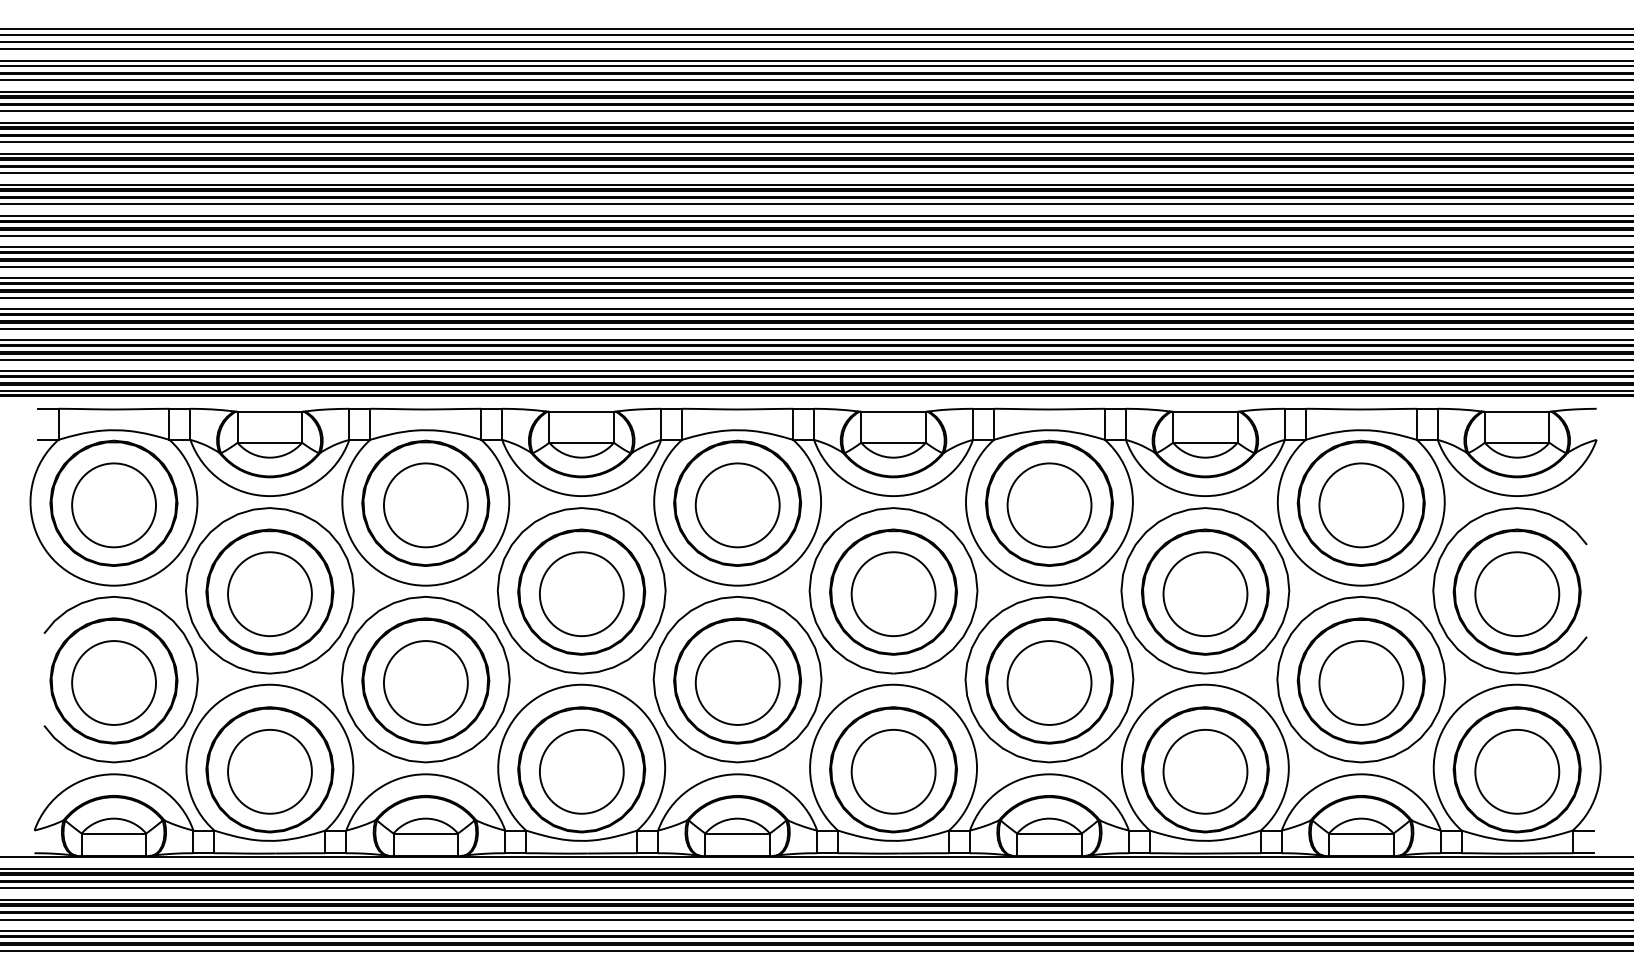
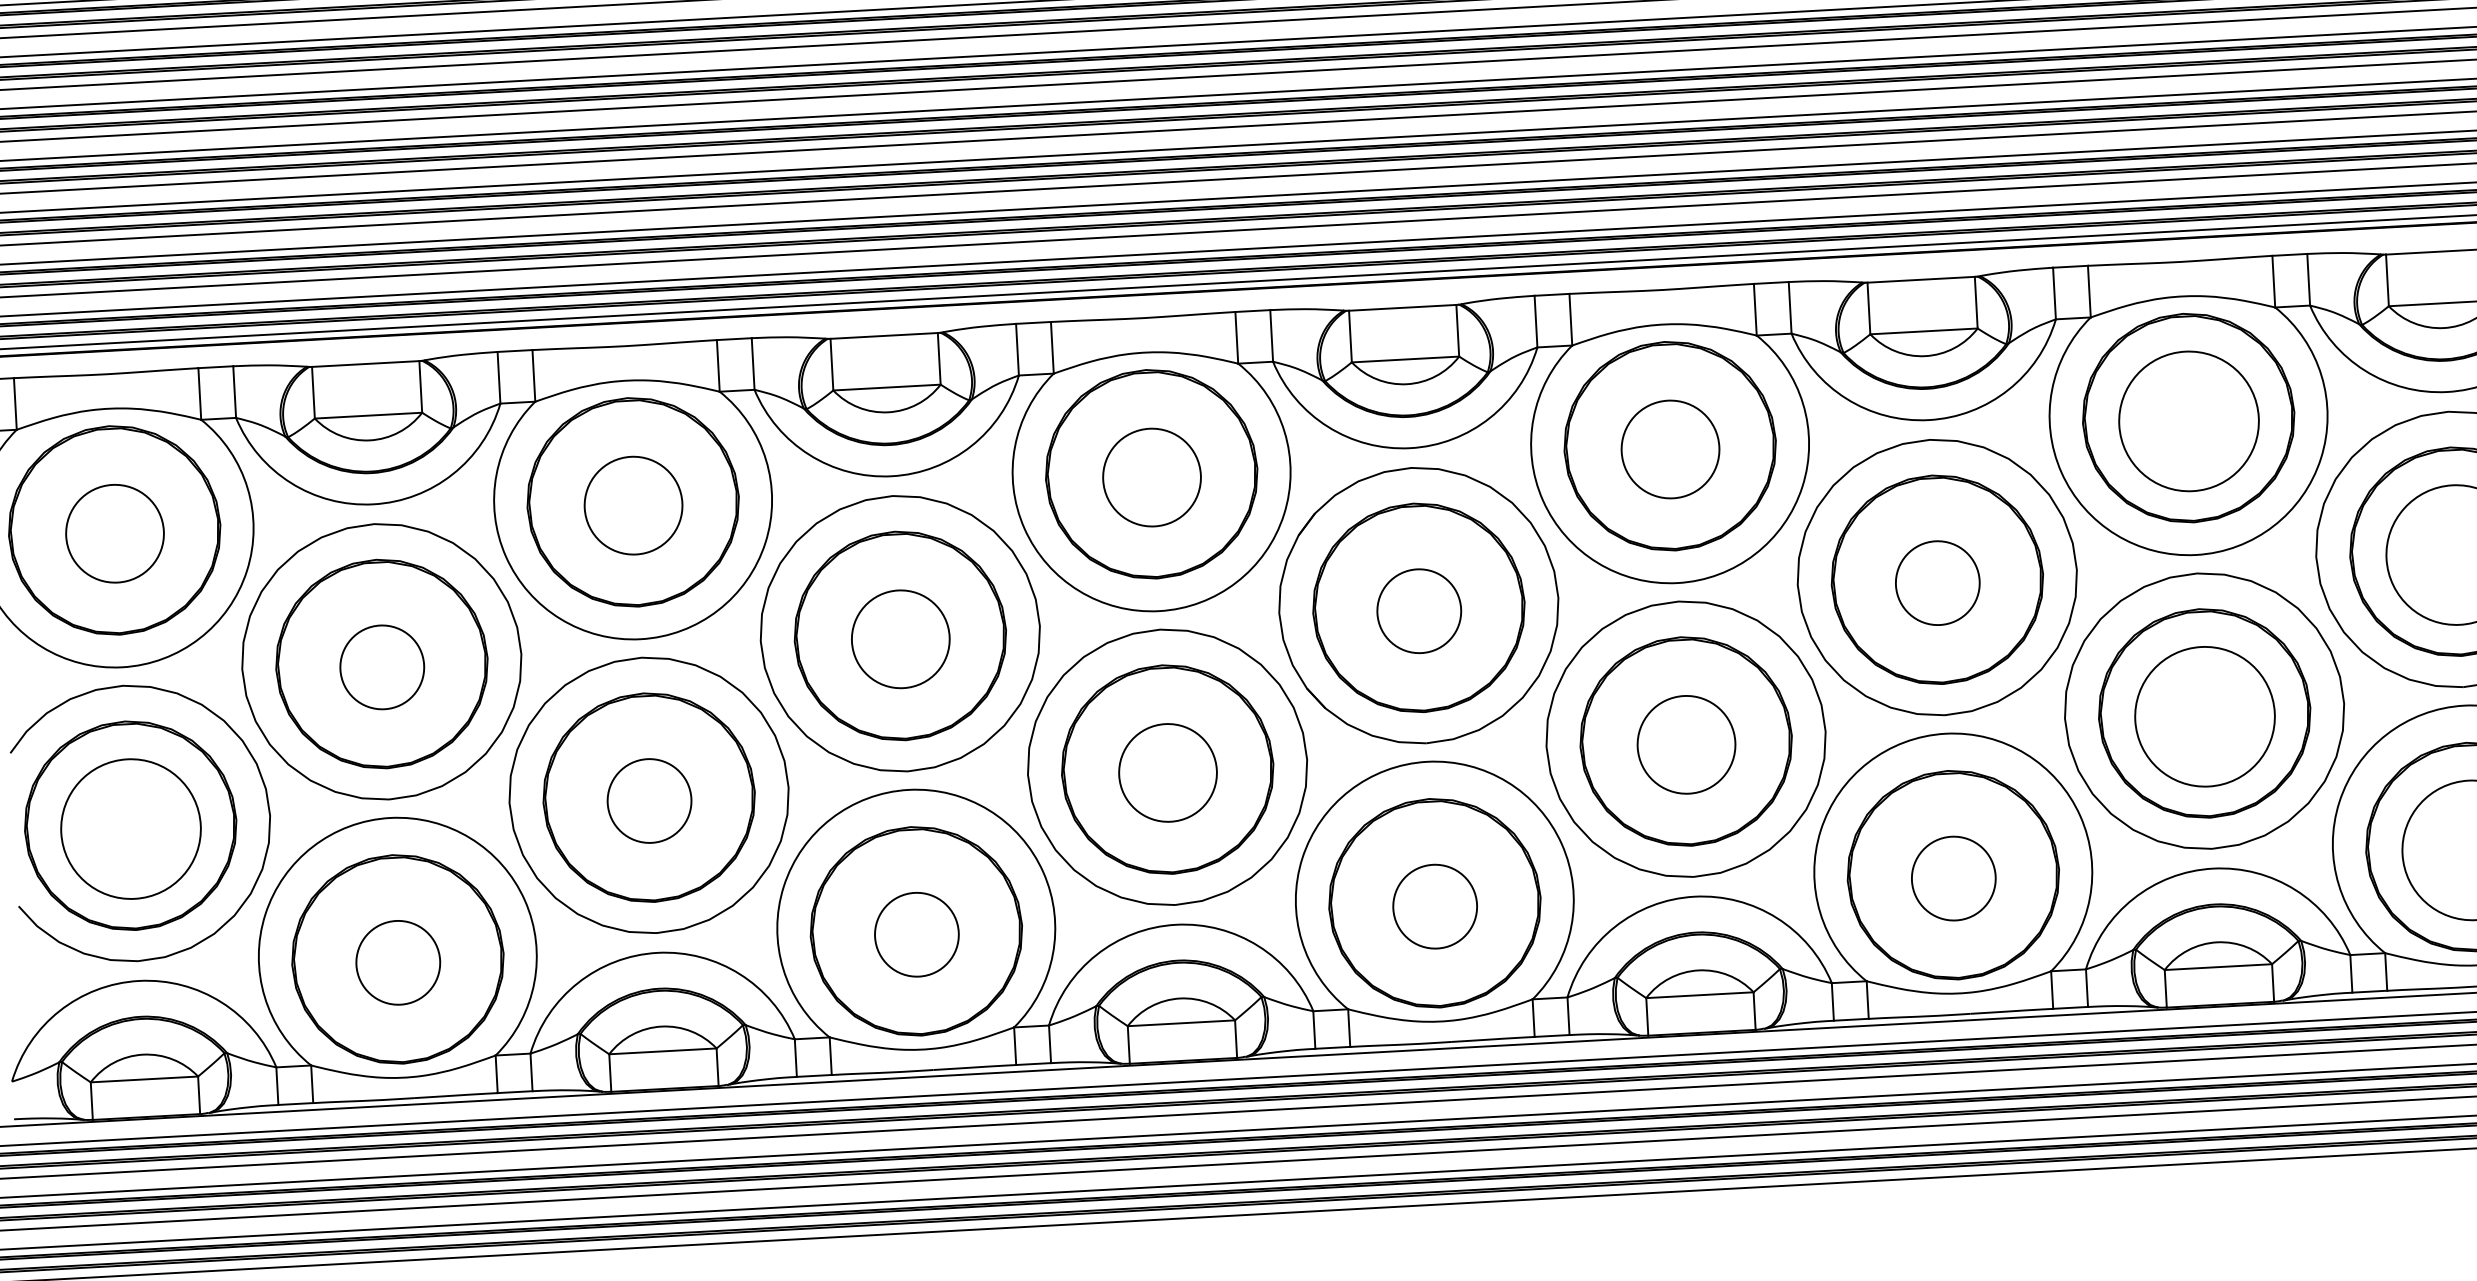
circle: (114, 505) -> (115, 533), size x0.7
circle: (425, 505) -> (632, 505), size x0.7
circle: (737, 505) -> (1151, 477), size x0.7
circle: (1049, 505) -> (1670, 449), size x0.7
circle: (269, 594) -> (381, 667), size x0.6
circle: (581, 594) -> (900, 639), size x0.7
circle: (893, 594) -> (1419, 611), size x0.6
circle: (1205, 594) -> (1937, 583), size x0.6
circle: (425, 682) -> (648, 800), size x0.6
circle: (737, 682) -> (1167, 772), size x0.7
circle: (1049, 682) -> (1686, 744), size x0.7
circle: (269, 771) -> (397, 962), size x0.6
circle: (581, 771) -> (916, 934), size x0.6
circle: (893, 771) -> (1435, 906), size x0.6
circle: (1205, 771) -> (1953, 877), size x0.6

